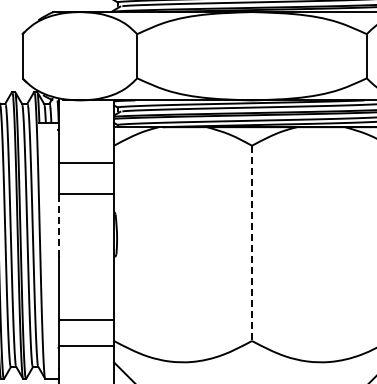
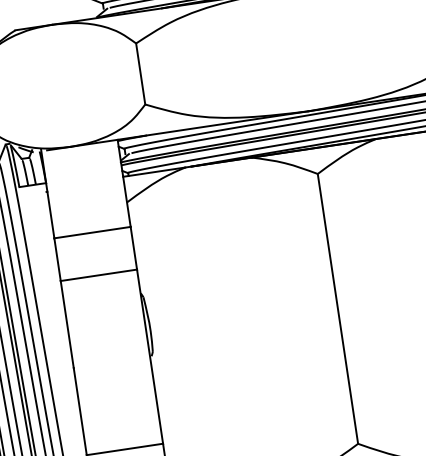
line: (58, 225) -> (66, 324), dashed -> solid
line: (252, 243) -> (338, 308), dashed -> solid

